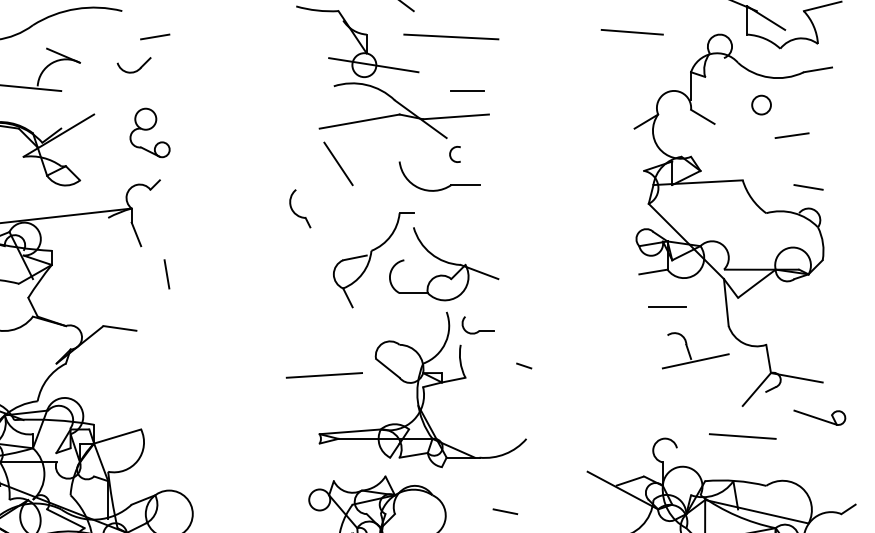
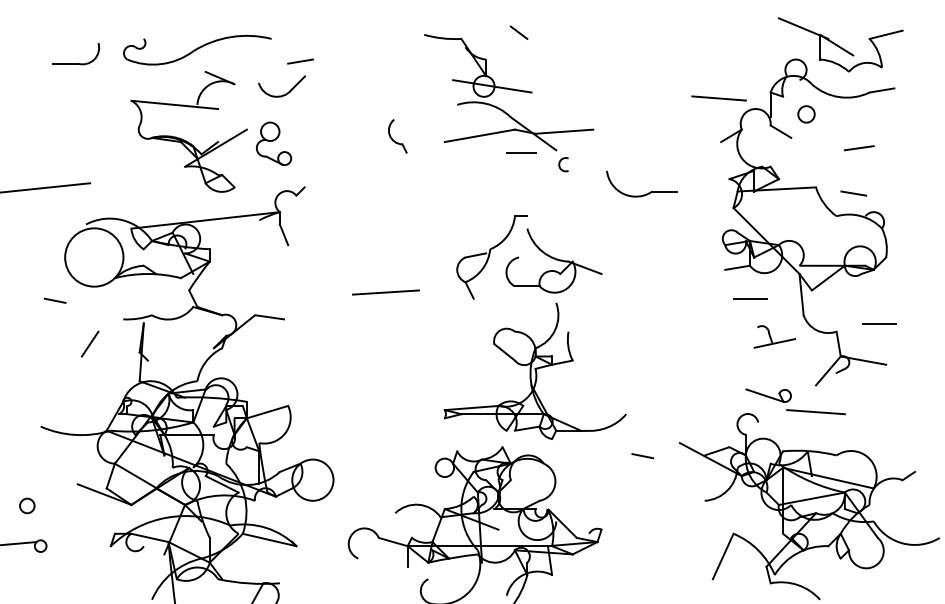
line: (631, 32) -> (718, 98), moved
line: (451, 36) -> (560, 61), removed
part: (133, 65) -> (281, 86), size x1.6
line: (467, 90) -> (521, 152), moved
circle: (761, 105) -> (806, 114), moved
part: (150, 132) -> (274, 143), moved
line: (337, 163) -> (460, 172), removed
line: (808, 187) -> (853, 193), moved
part: (440, 188) -> (642, 194), moved
part: (299, 208) -> (397, 136), moved
line: (166, 273) -> (310, 269), removed
part: (477, 325) -> (583, 314), removed
line: (815, 335) -> (879, 323), added
part: (695, 350) -> (774, 336), size x0.7
line: (524, 366) -> (624, 350), removed
line: (323, 375) -> (385, 292), moved
part: (819, 417) -> (768, 395), moved
line: (505, 512) -> (642, 456), moved

